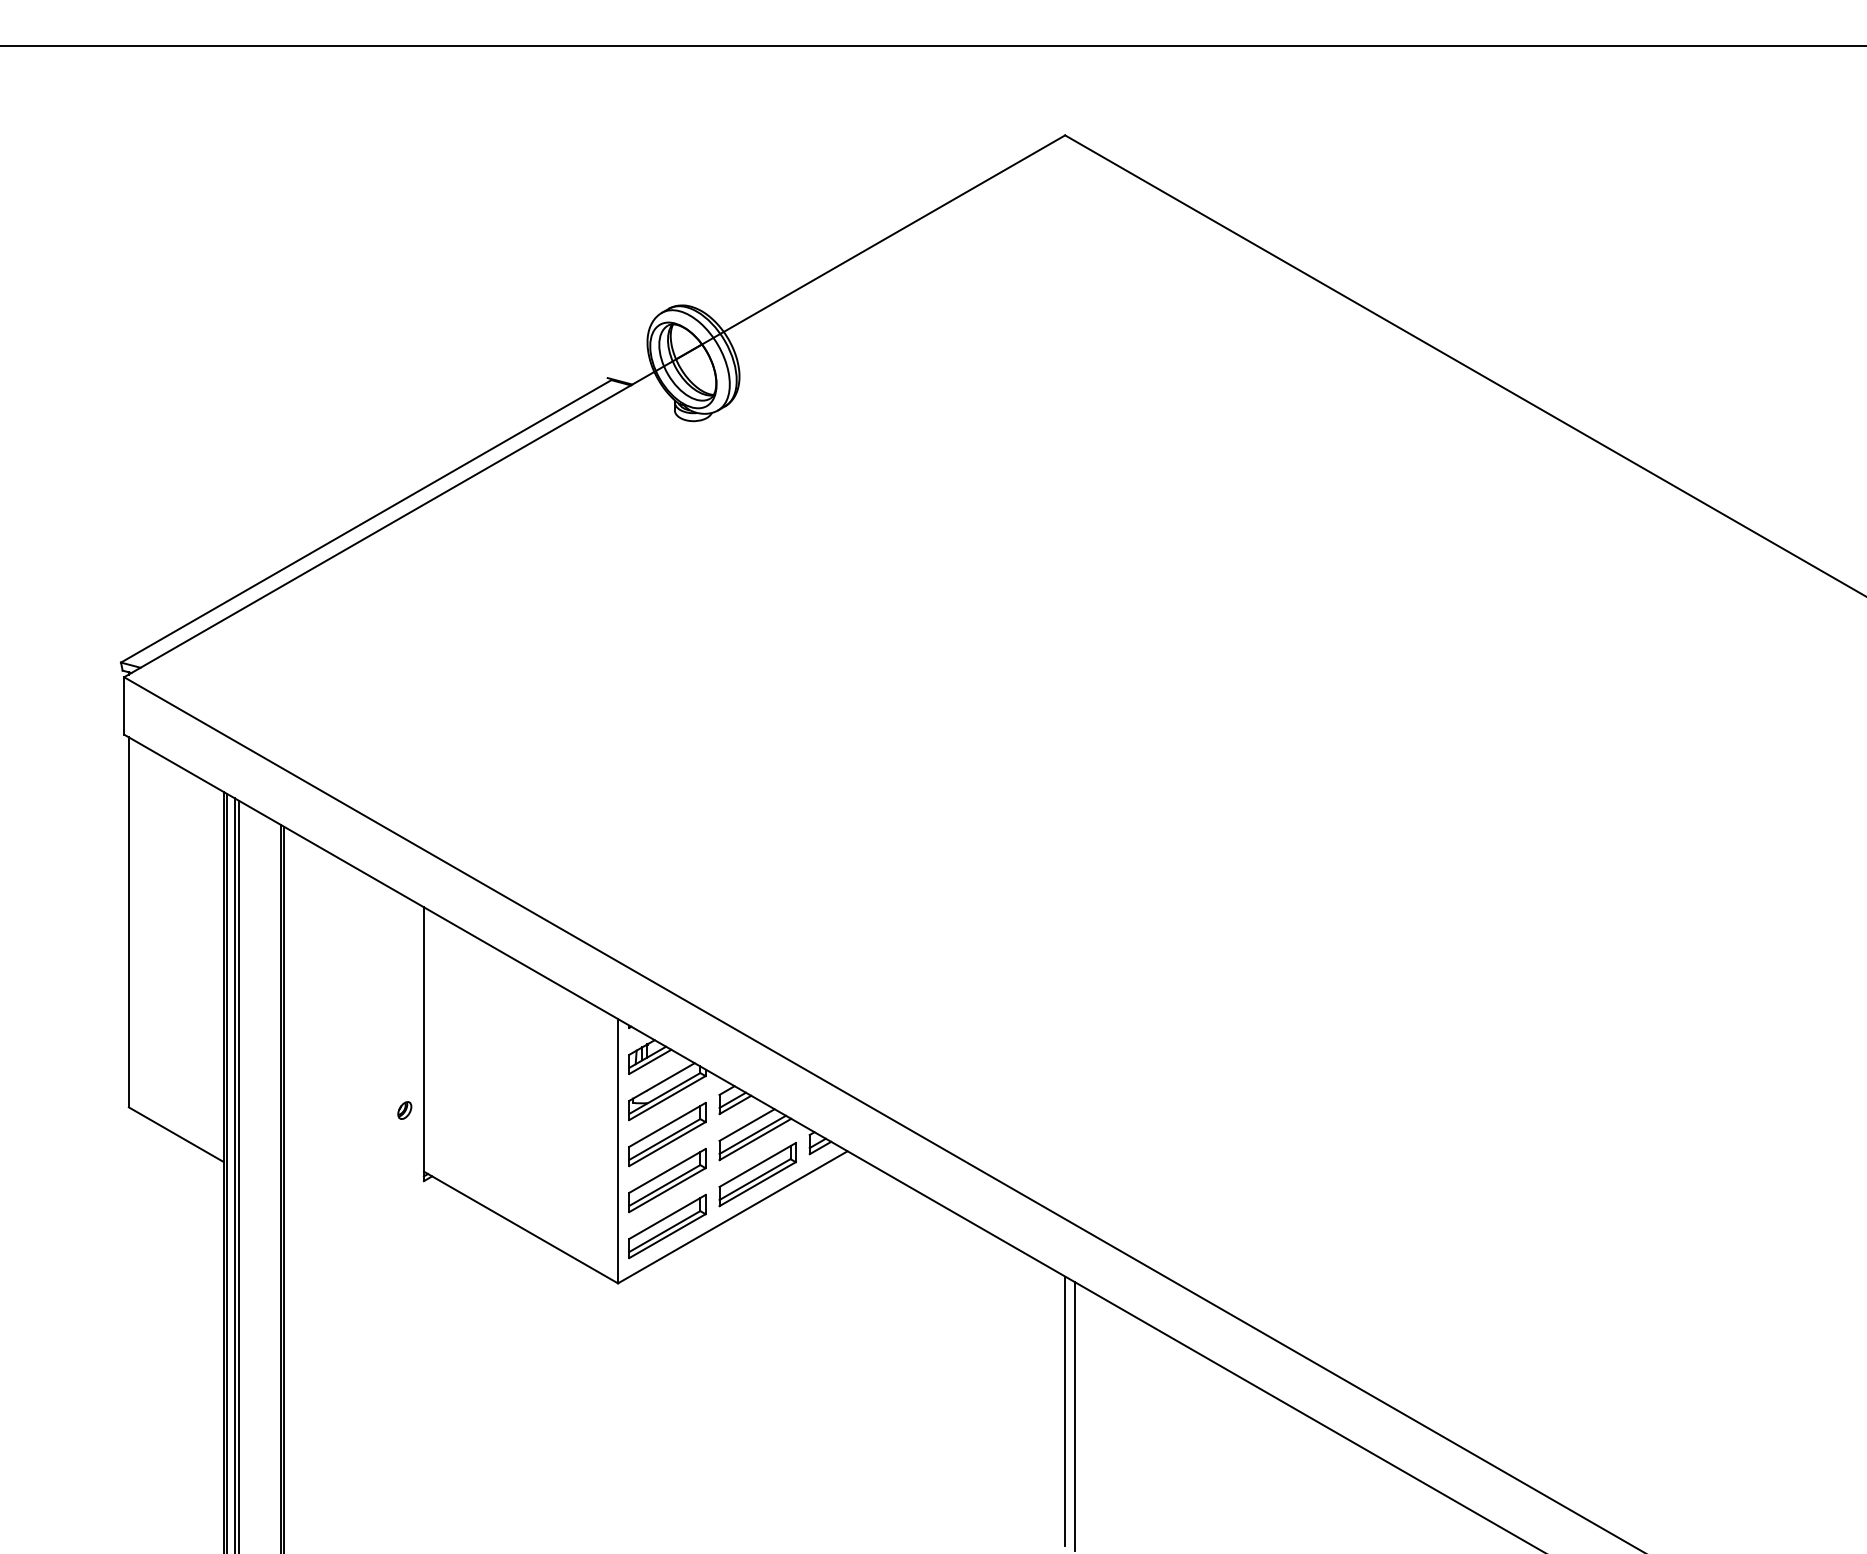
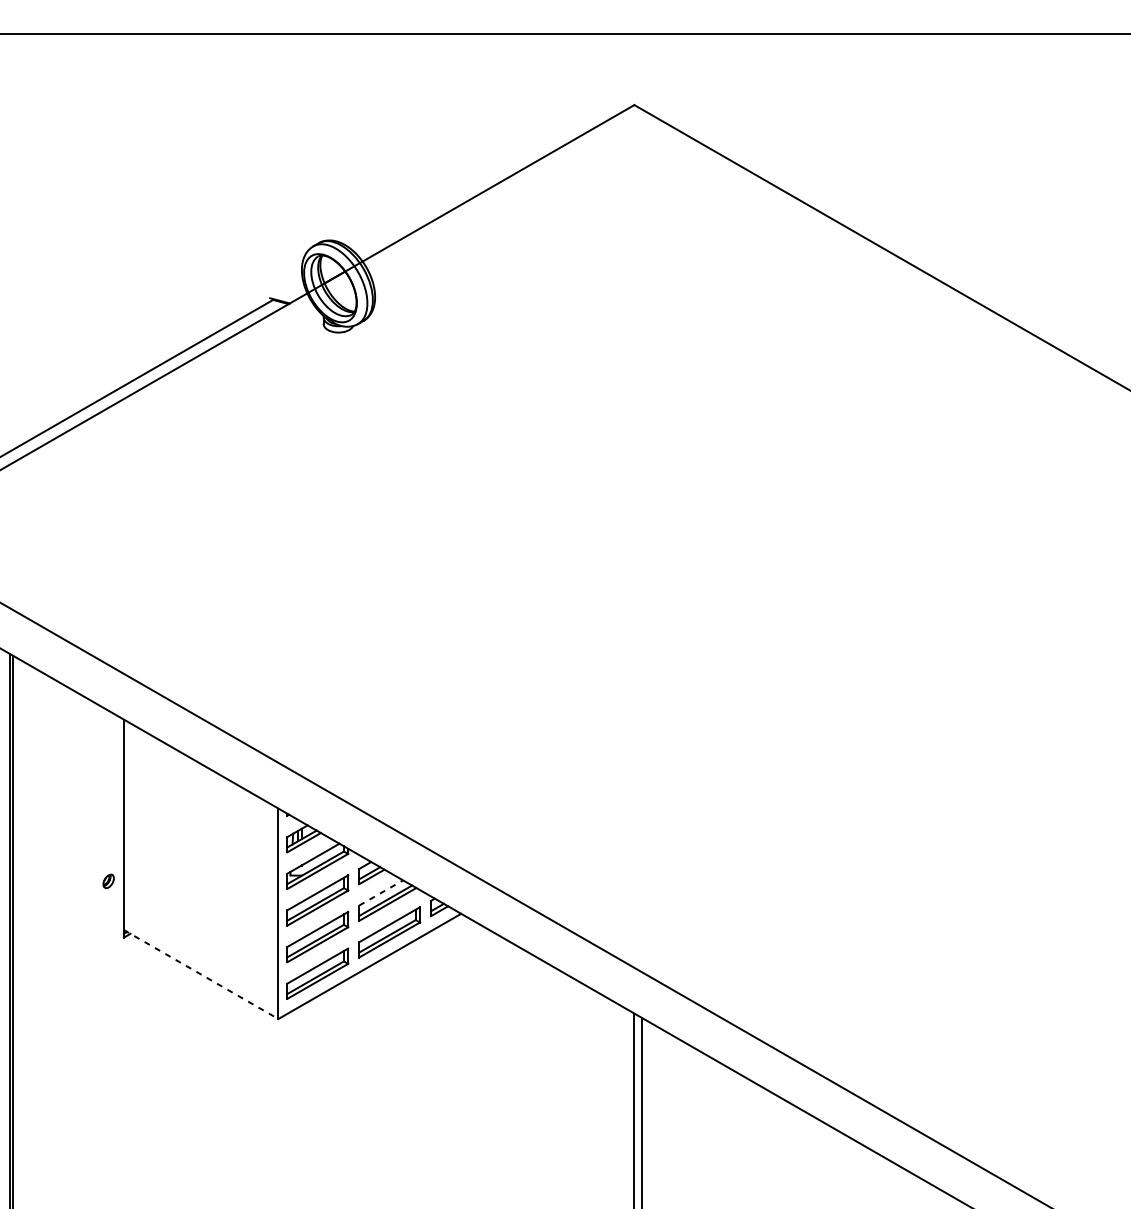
line: (747, 1125) -> (381, 893), solid -> dashed
line: (521, 1227) -> (201, 974), solid -> dashed

